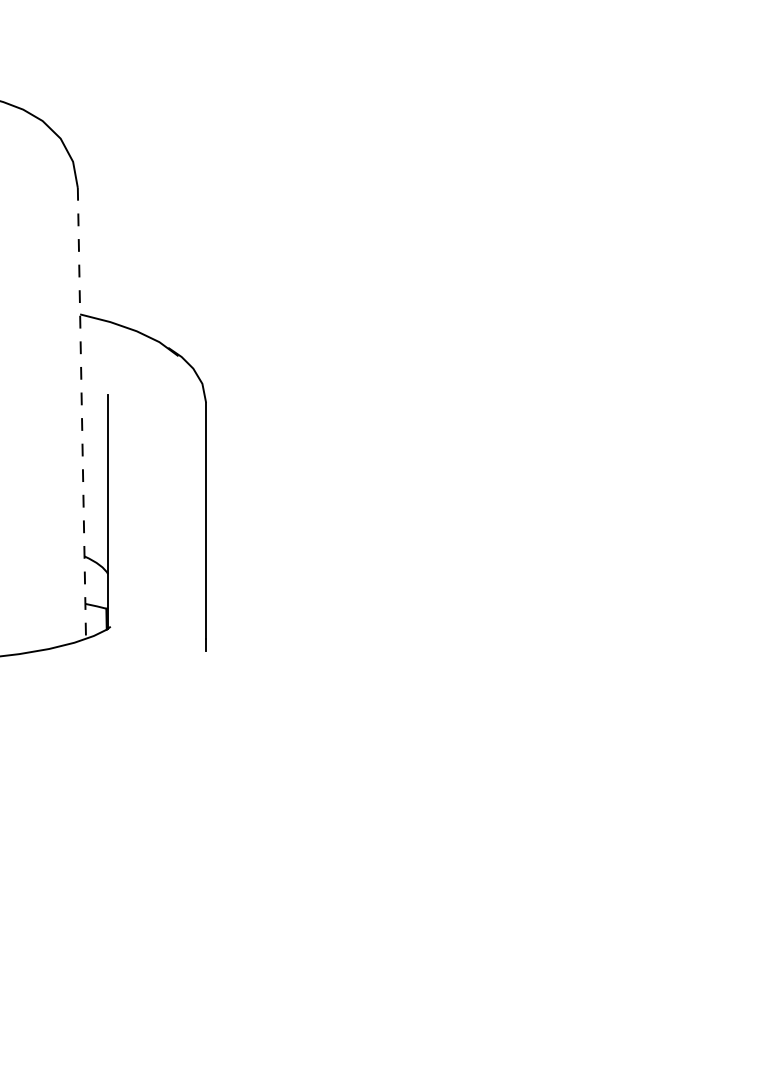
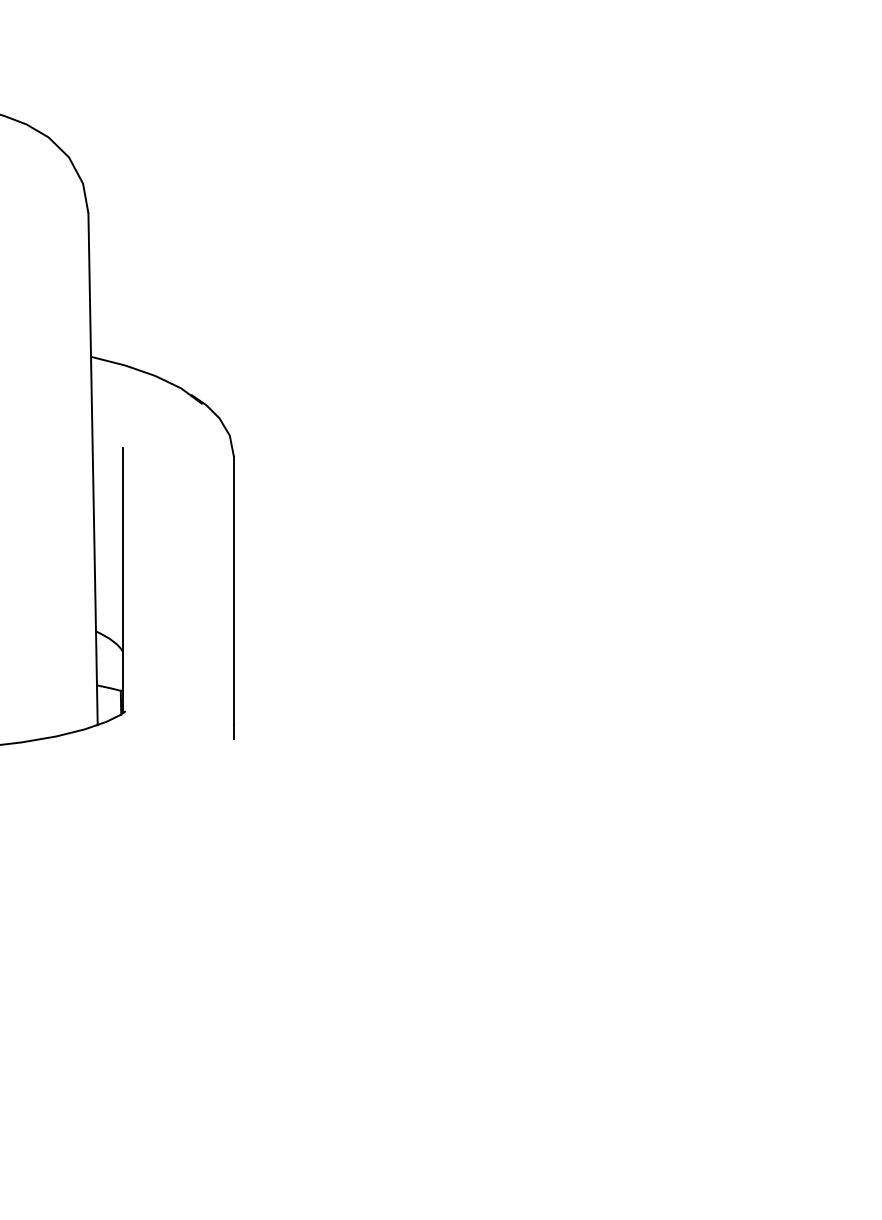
line: (82, 413) -> (93, 469), dashed -> solid

